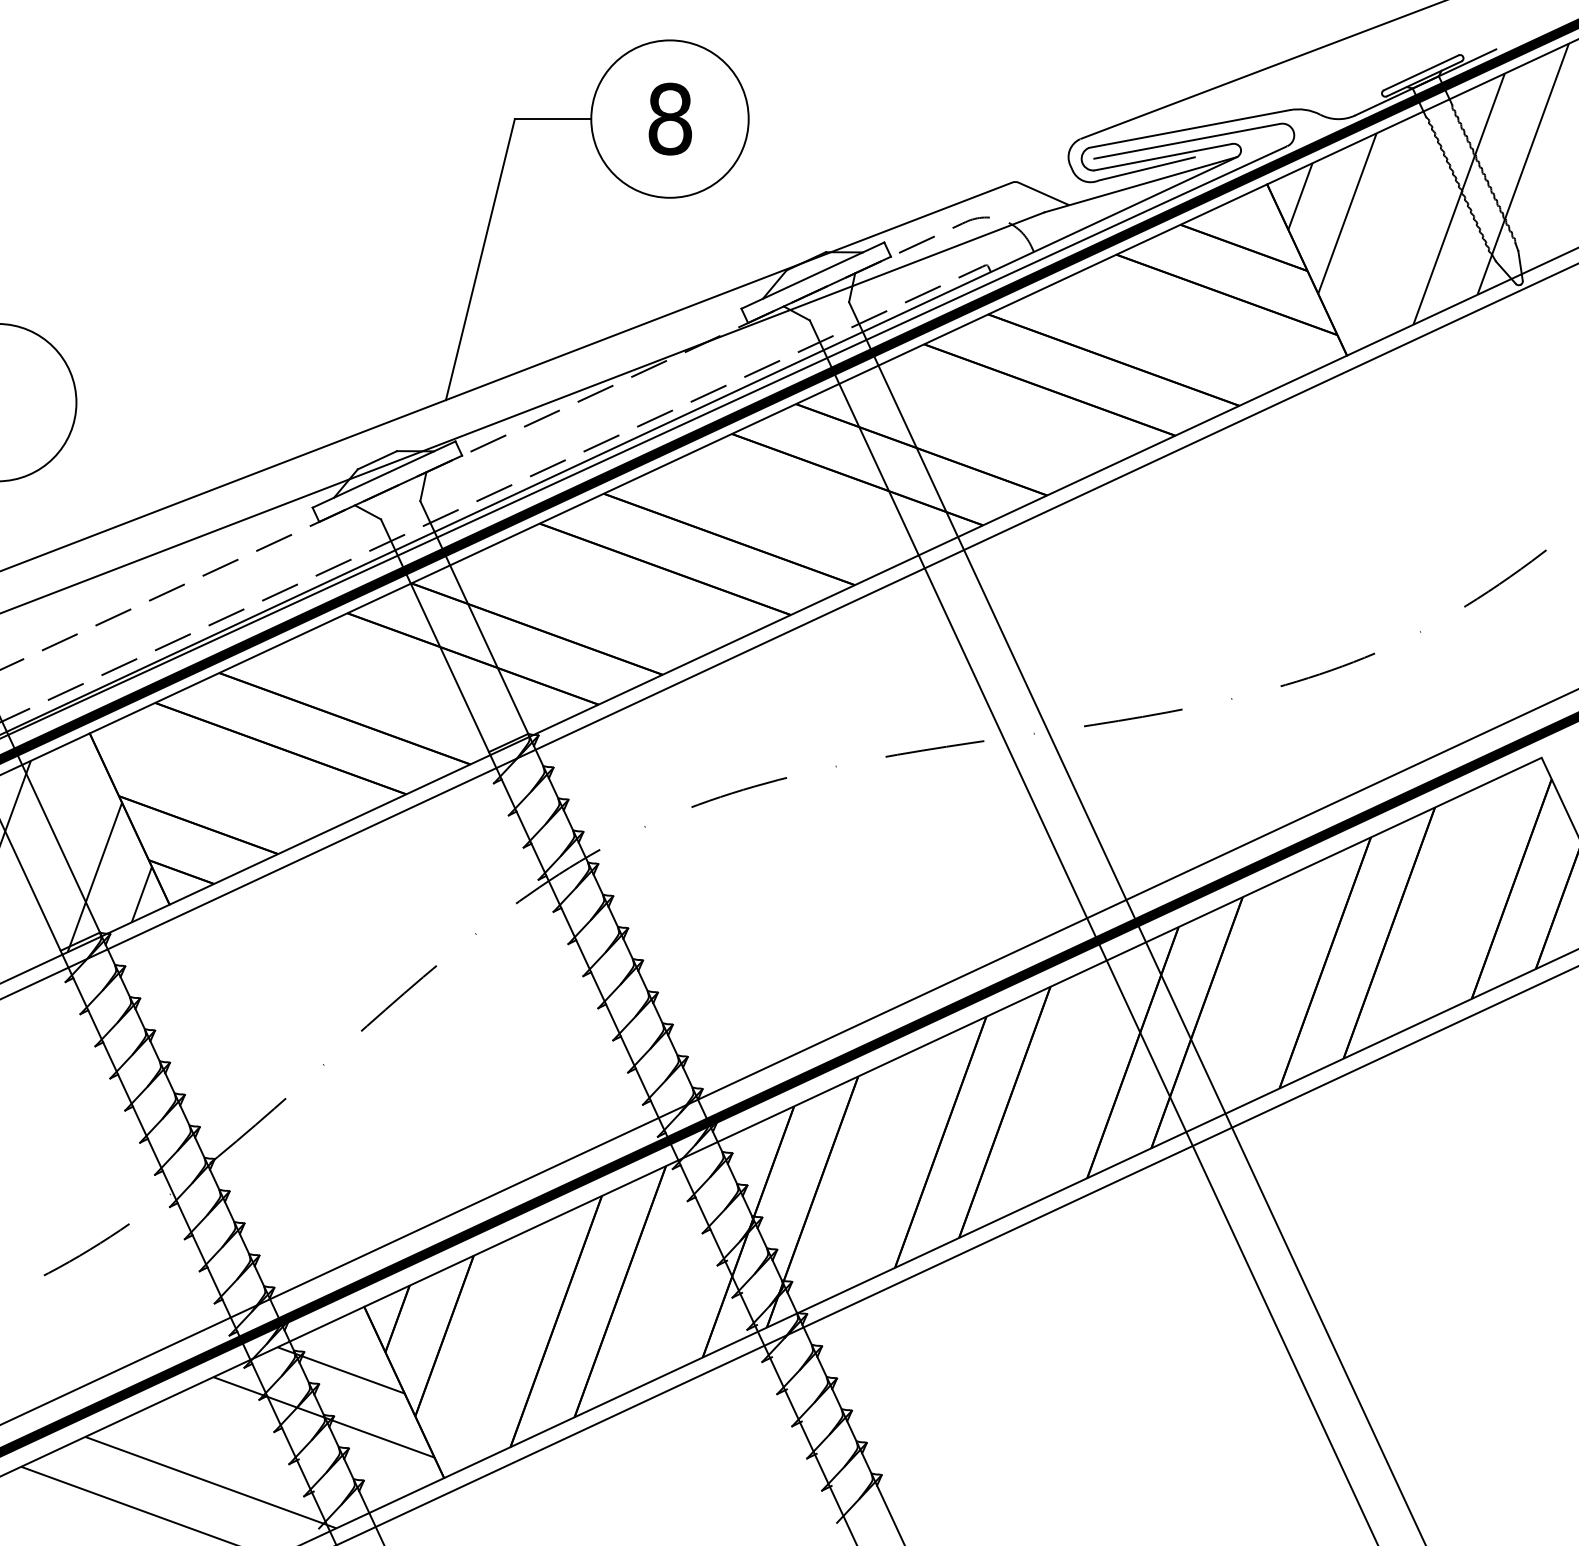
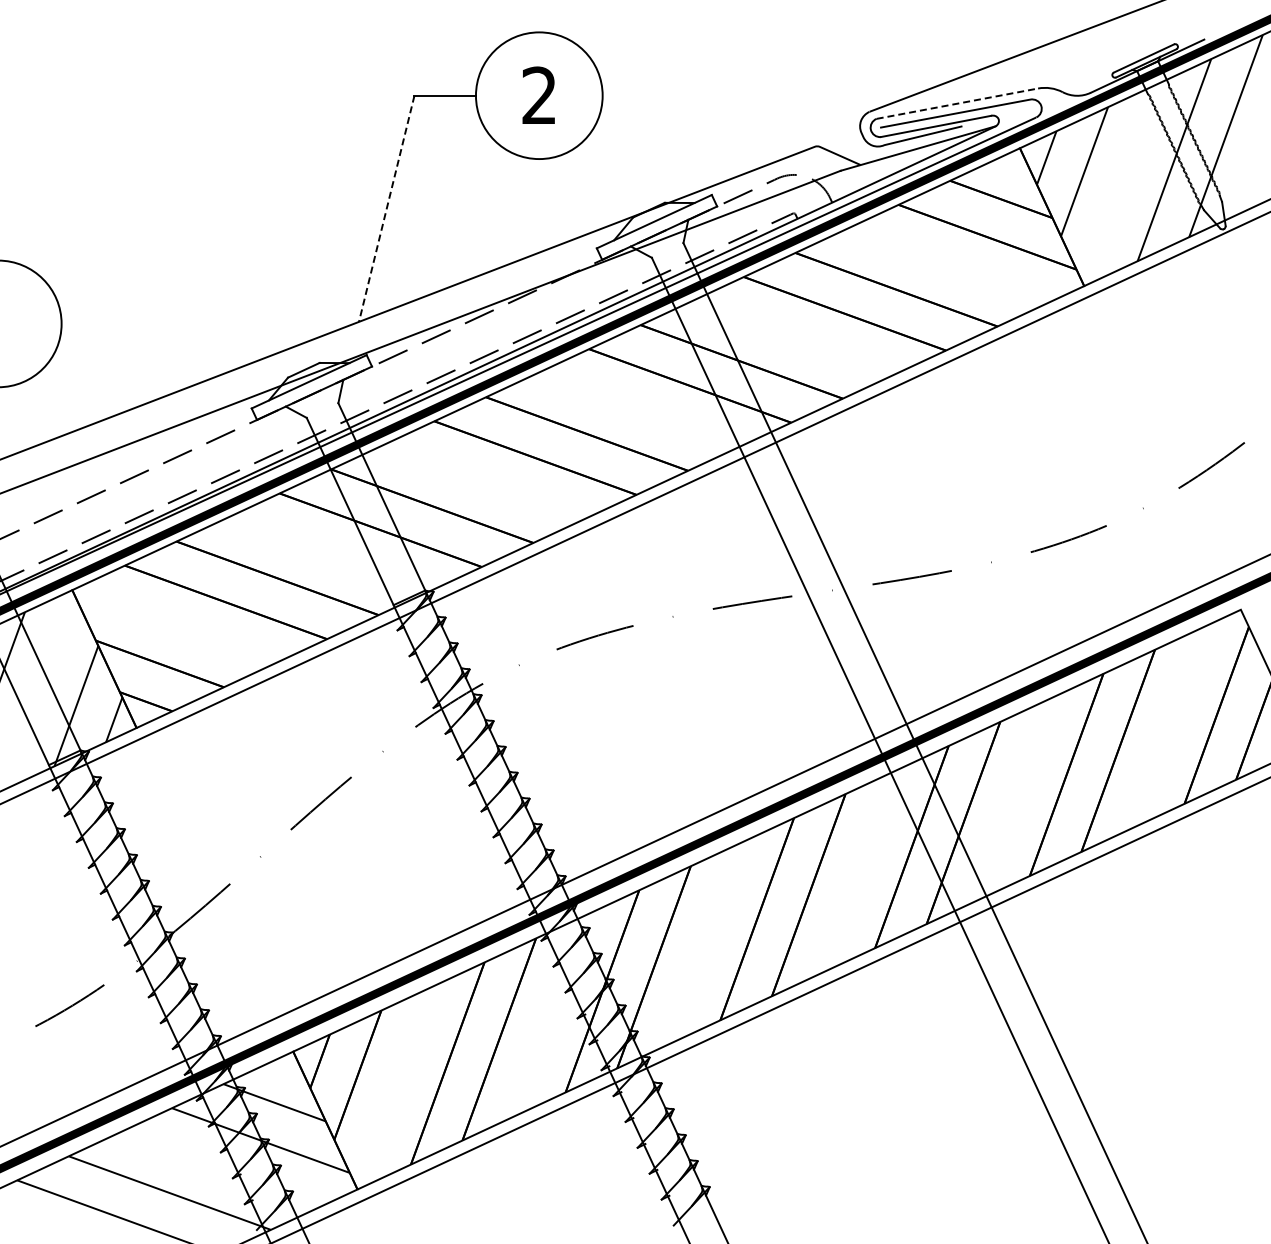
text: (670, 118) -> (539, 95), 8 -> 2
line: (1189, 128) -> (957, 103), solid -> dashed
line: (480, 260) -> (386, 209), solid -> dashed

